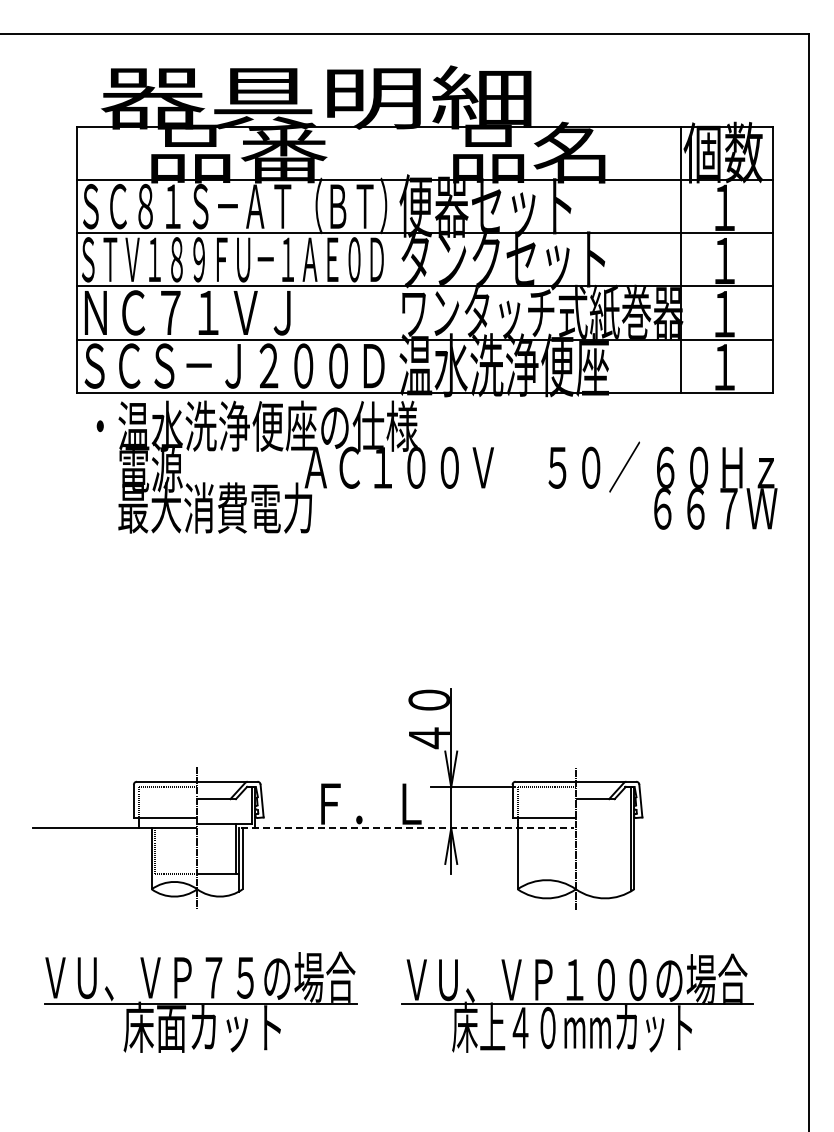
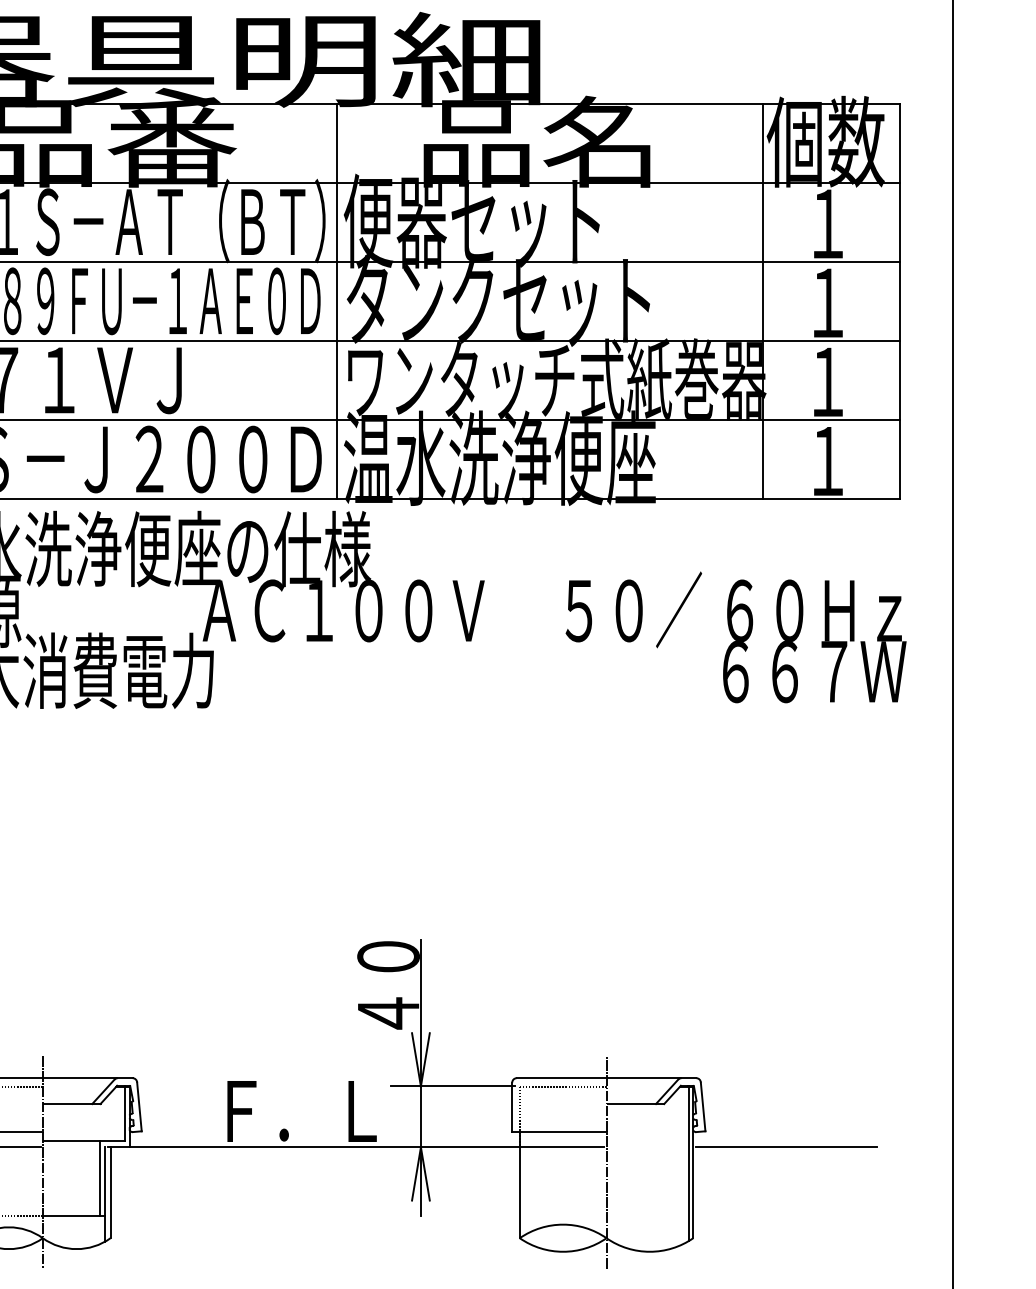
line: (395, 259) -> (337, 300), added
line: (407, 828) -> (355, 1147), dashed -> solid
line: (696, 828) -> (785, 1147), added

